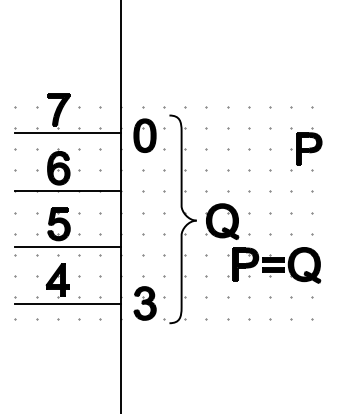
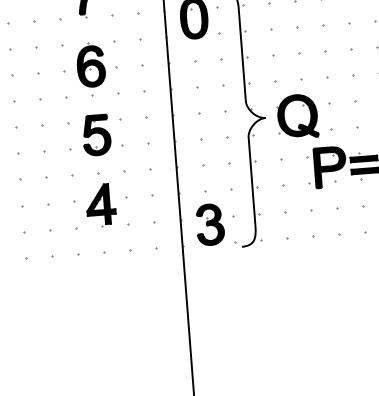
line: (68, 132) -> (99, 21), removed
line: (68, 191) -> (105, 94), removed
line: (68, 247) -> (110, 163), removed
line: (68, 303) -> (115, 232), removed

